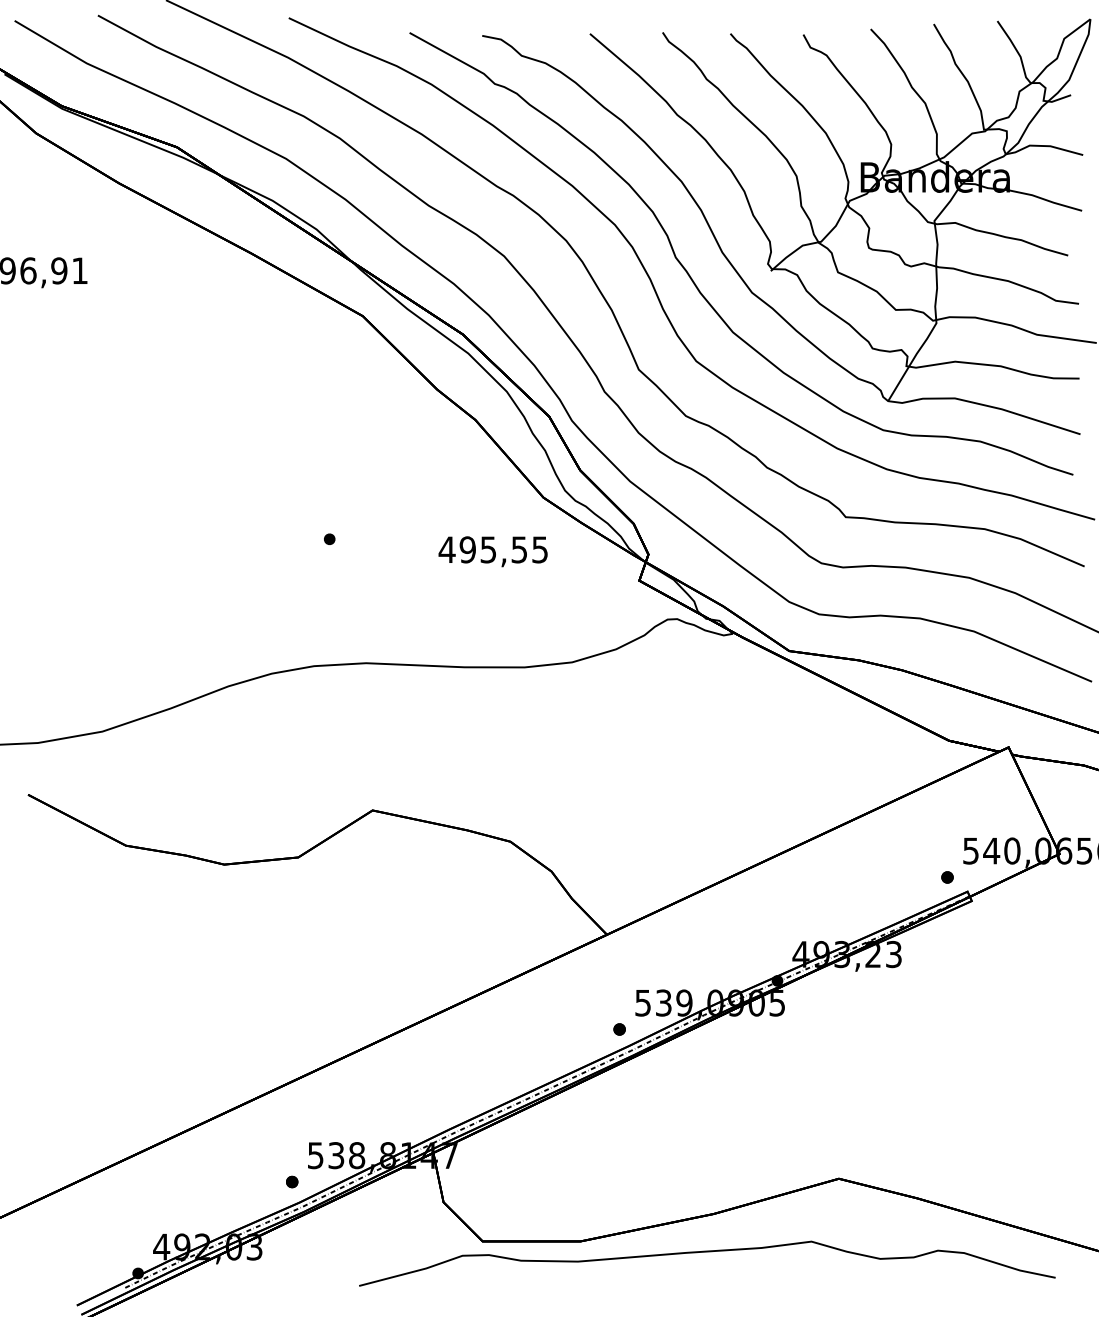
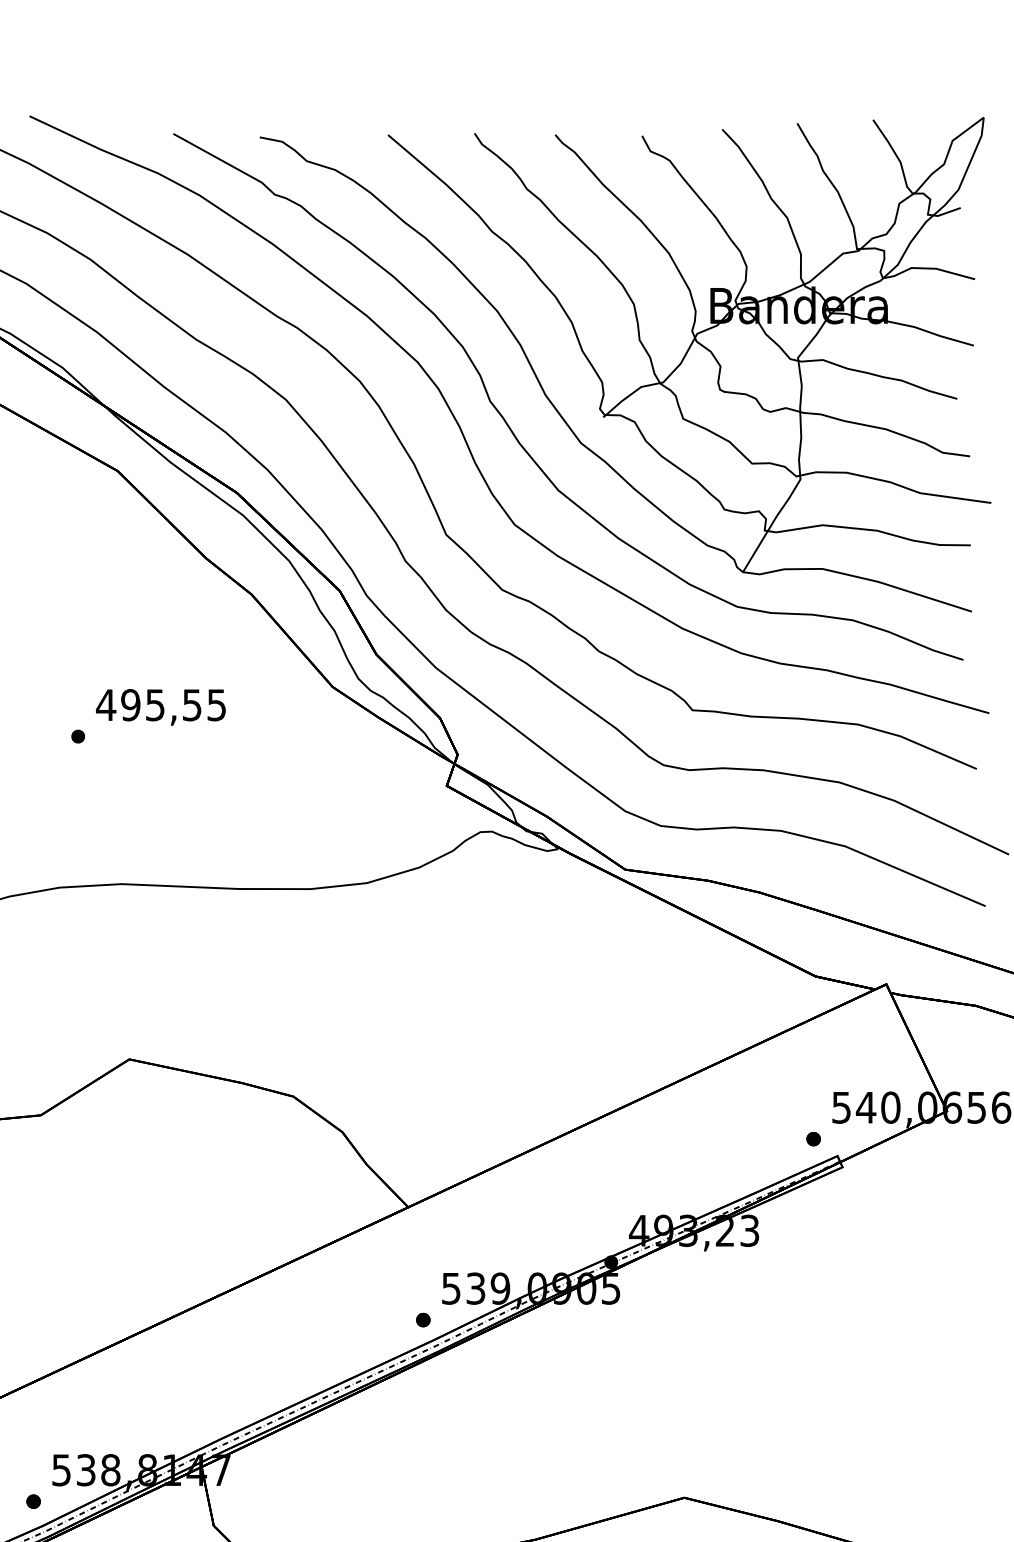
text: (492, 551) -> (160, 707), moved

